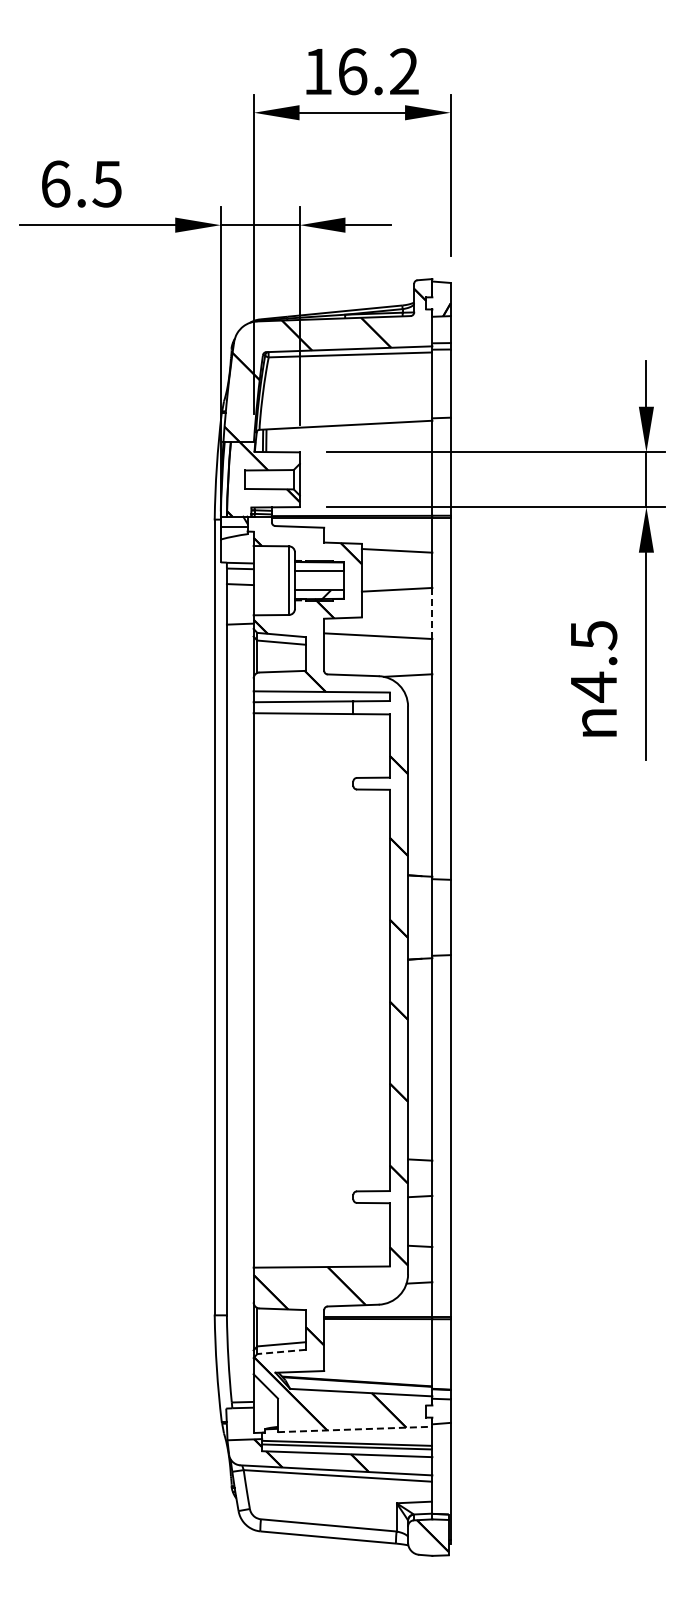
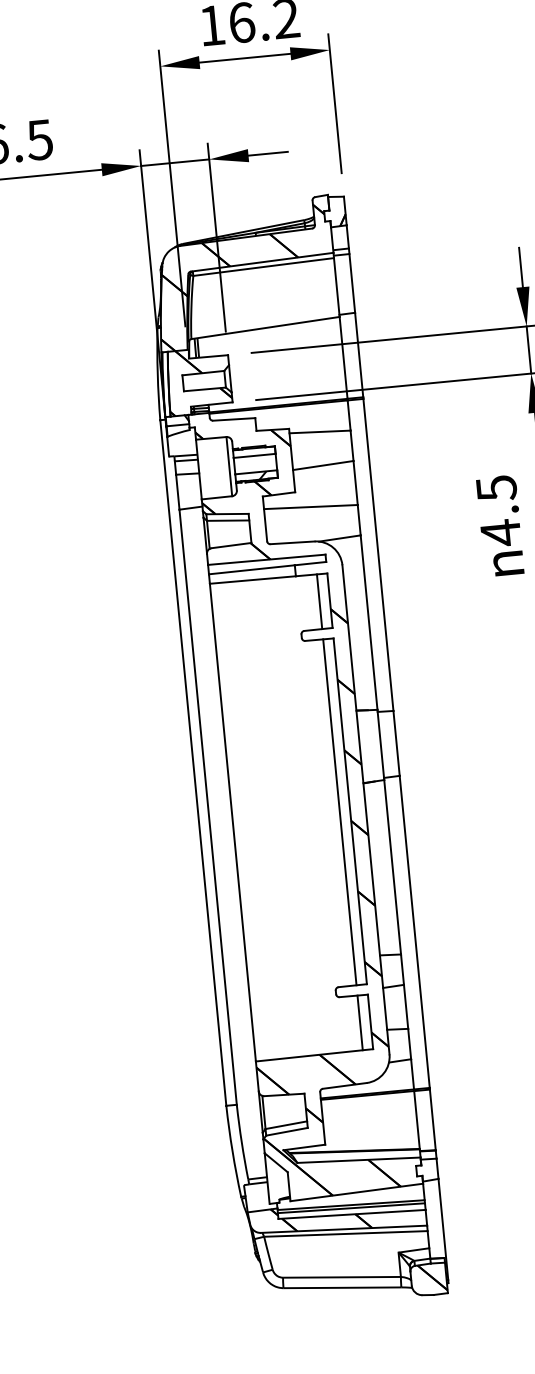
line: (432, 613) -> (355, 483), dashed -> solid
line: (377, 745) -> (319, 601), added
line: (377, 990) -> (339, 812), added
line: (377, 1234) -> (359, 1022), added
line: (281, 1351) -> (286, 1131), dashed -> solid
line: (355, 1429) -> (357, 1192), dashed -> solid

